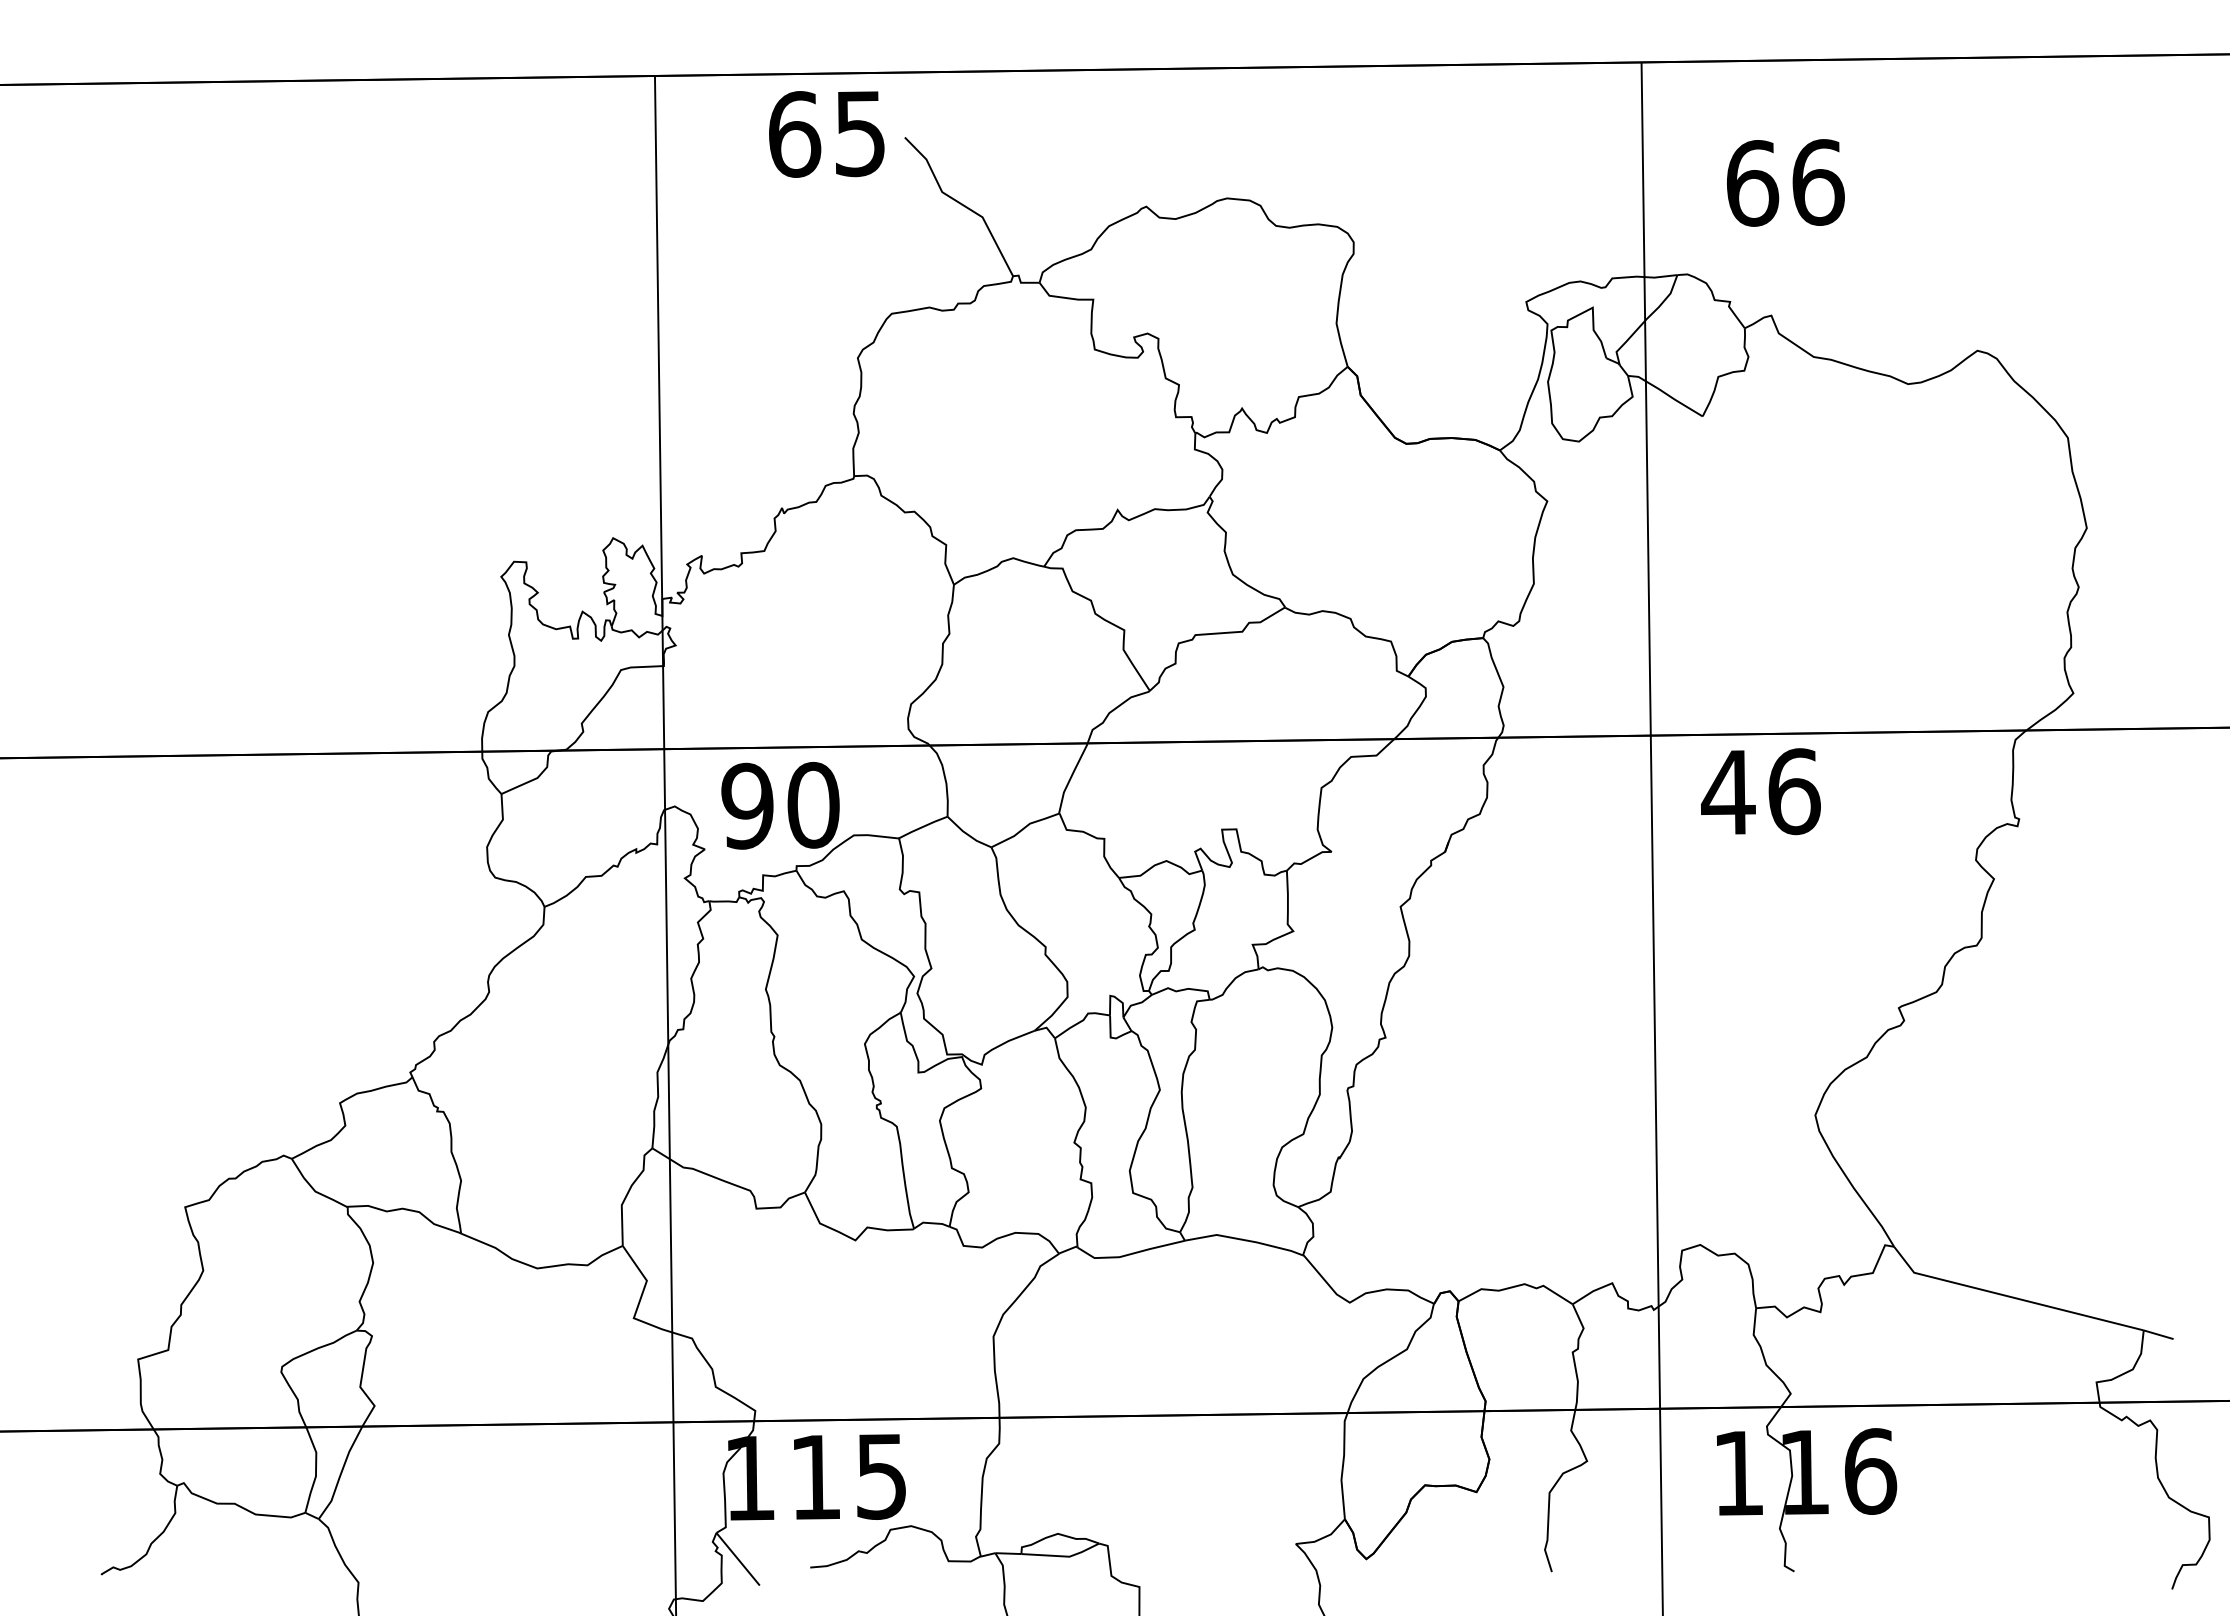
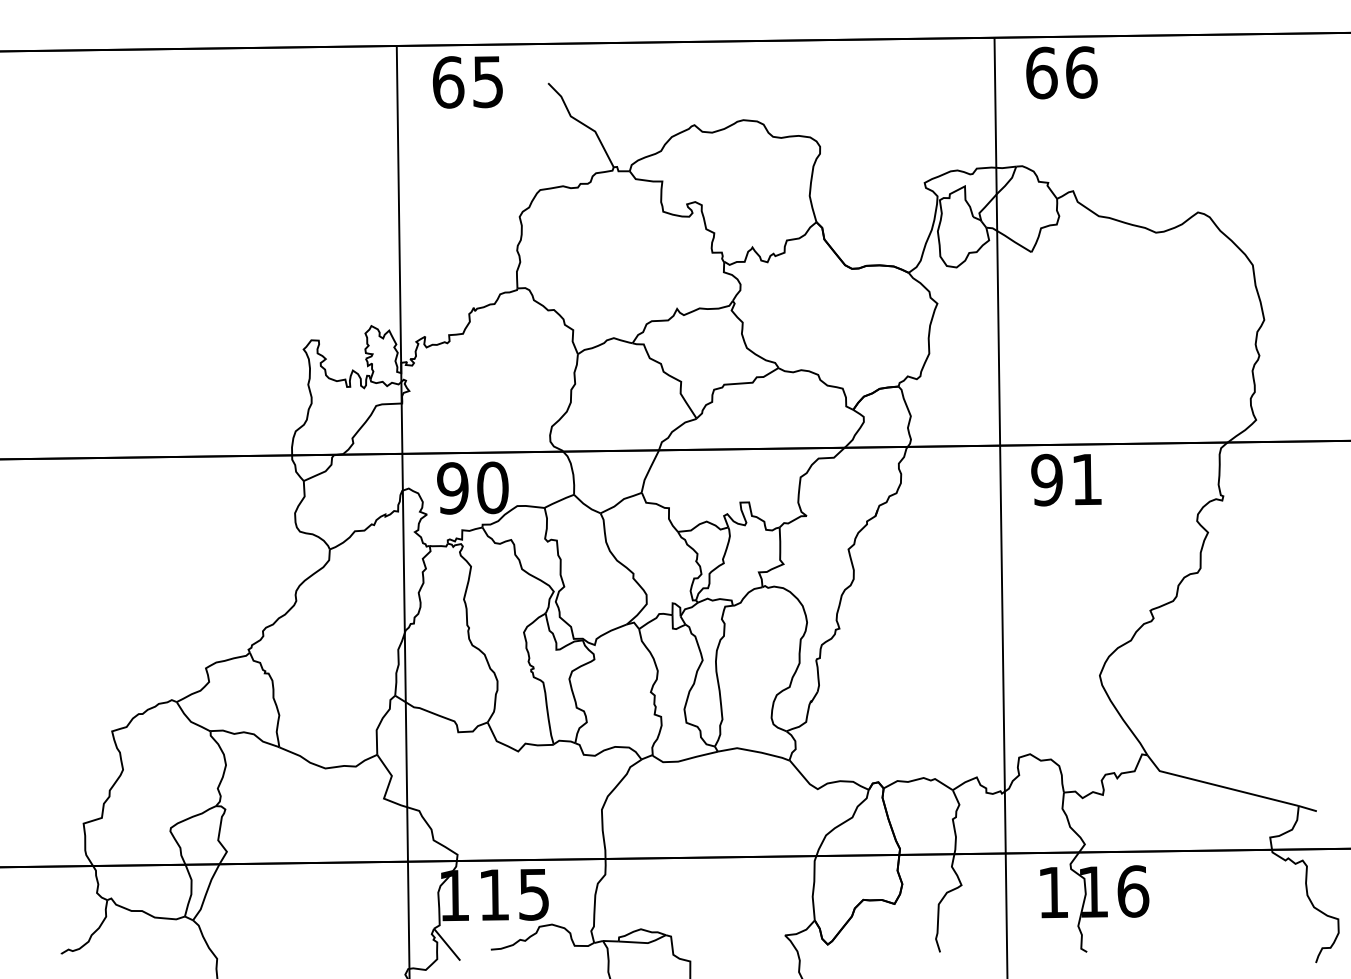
text: (826, 134) -> (467, 82), moved
text: (1785, 182) -> (1061, 72), moved
text: (1760, 791) -> (1066, 479), 46 -> 91

